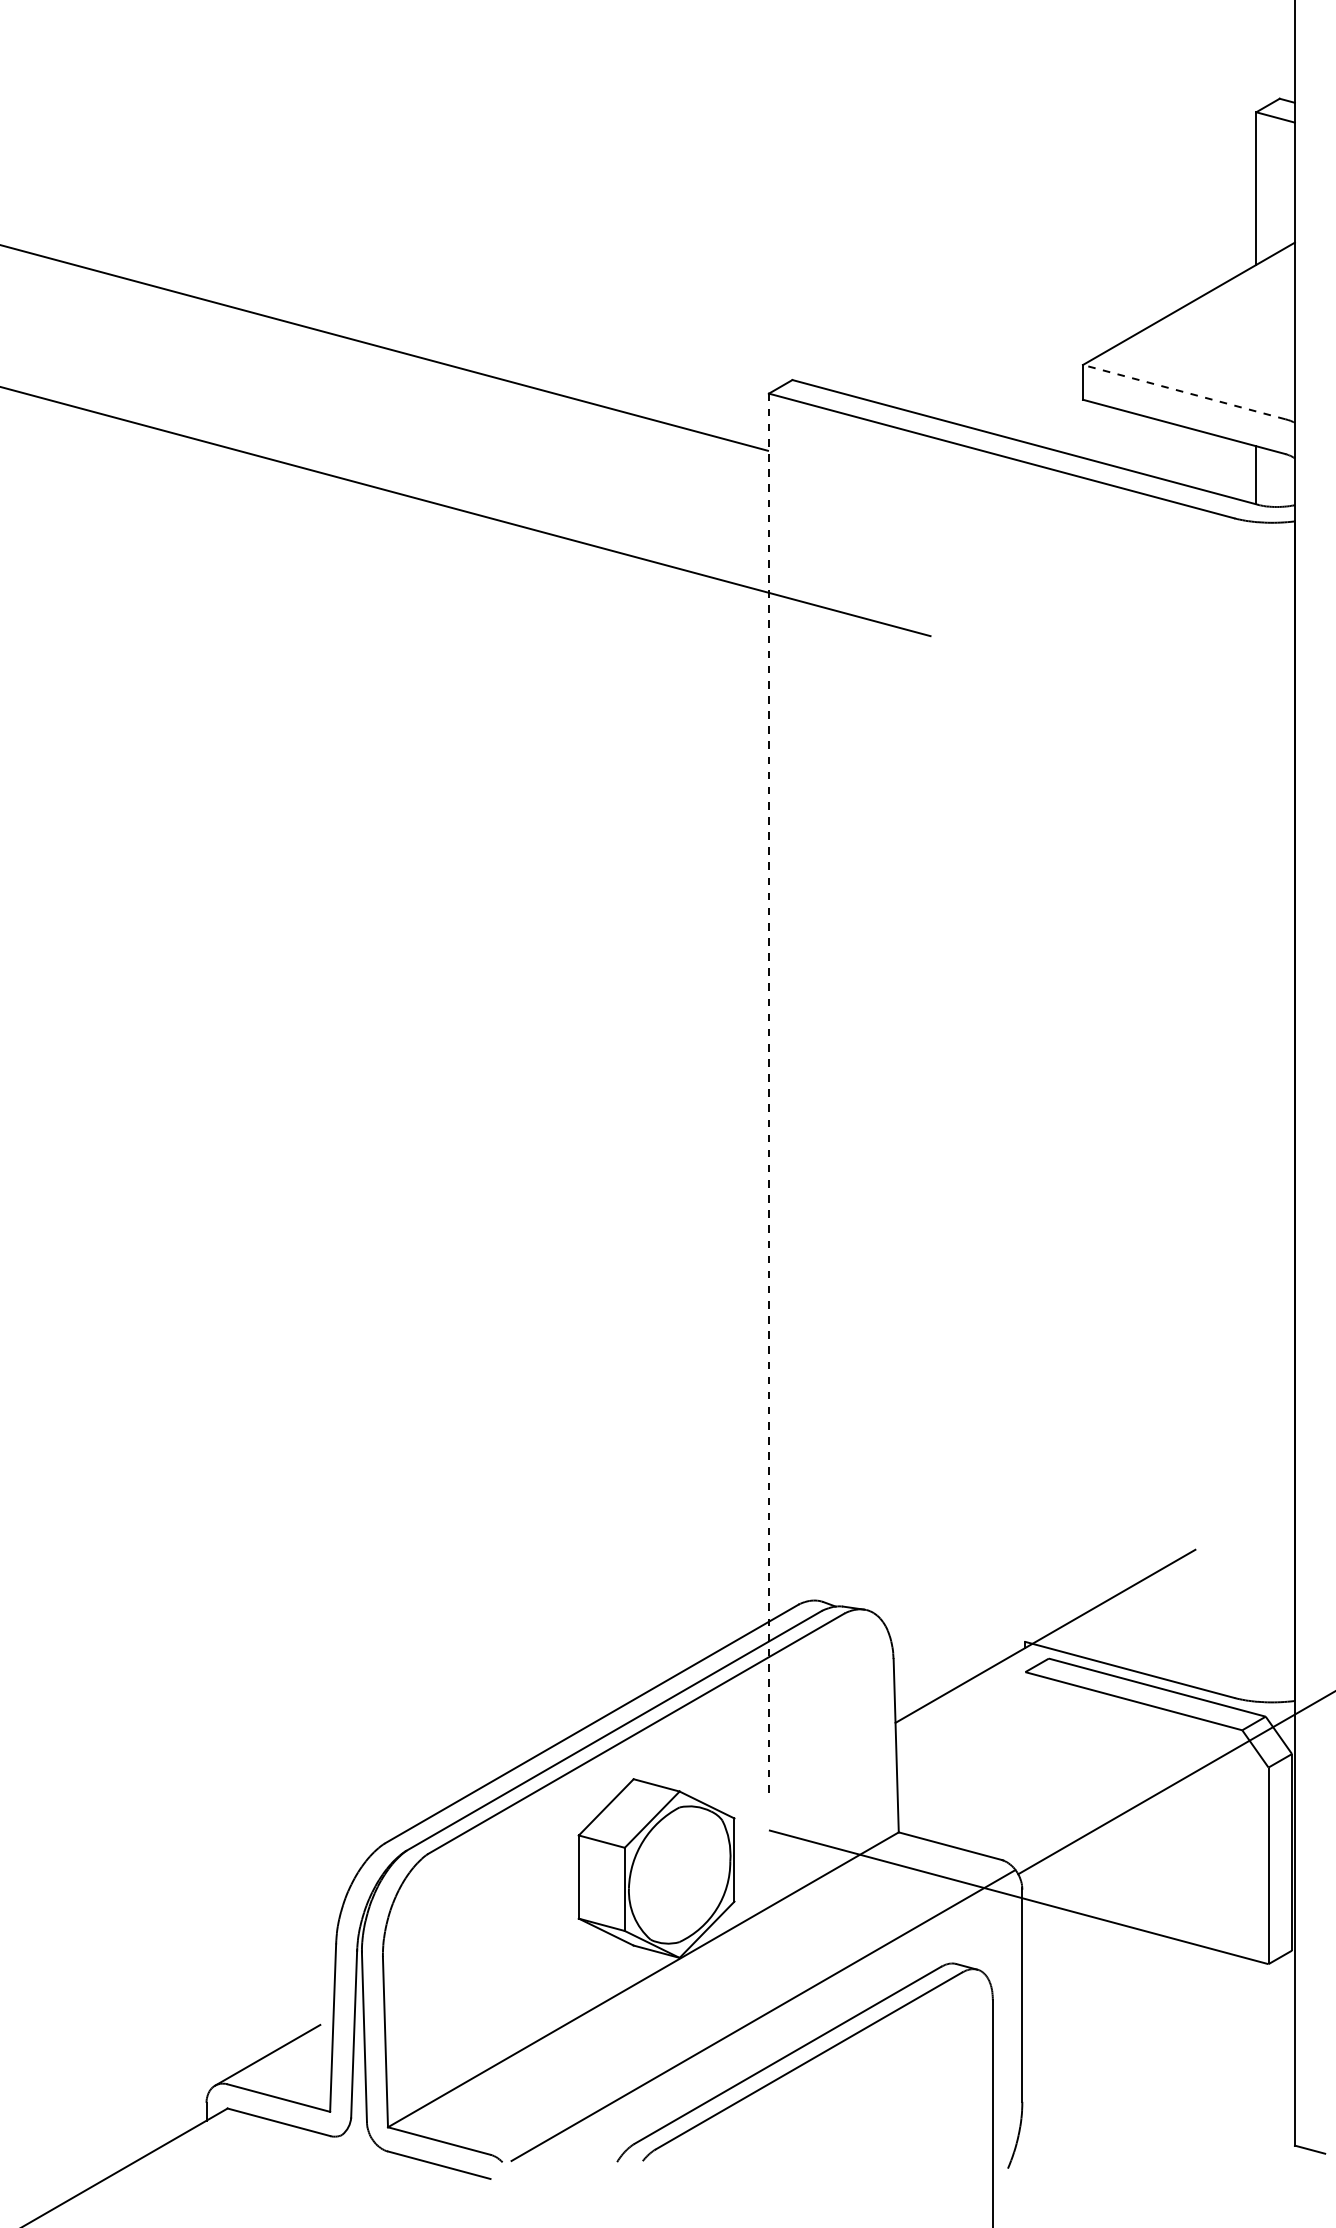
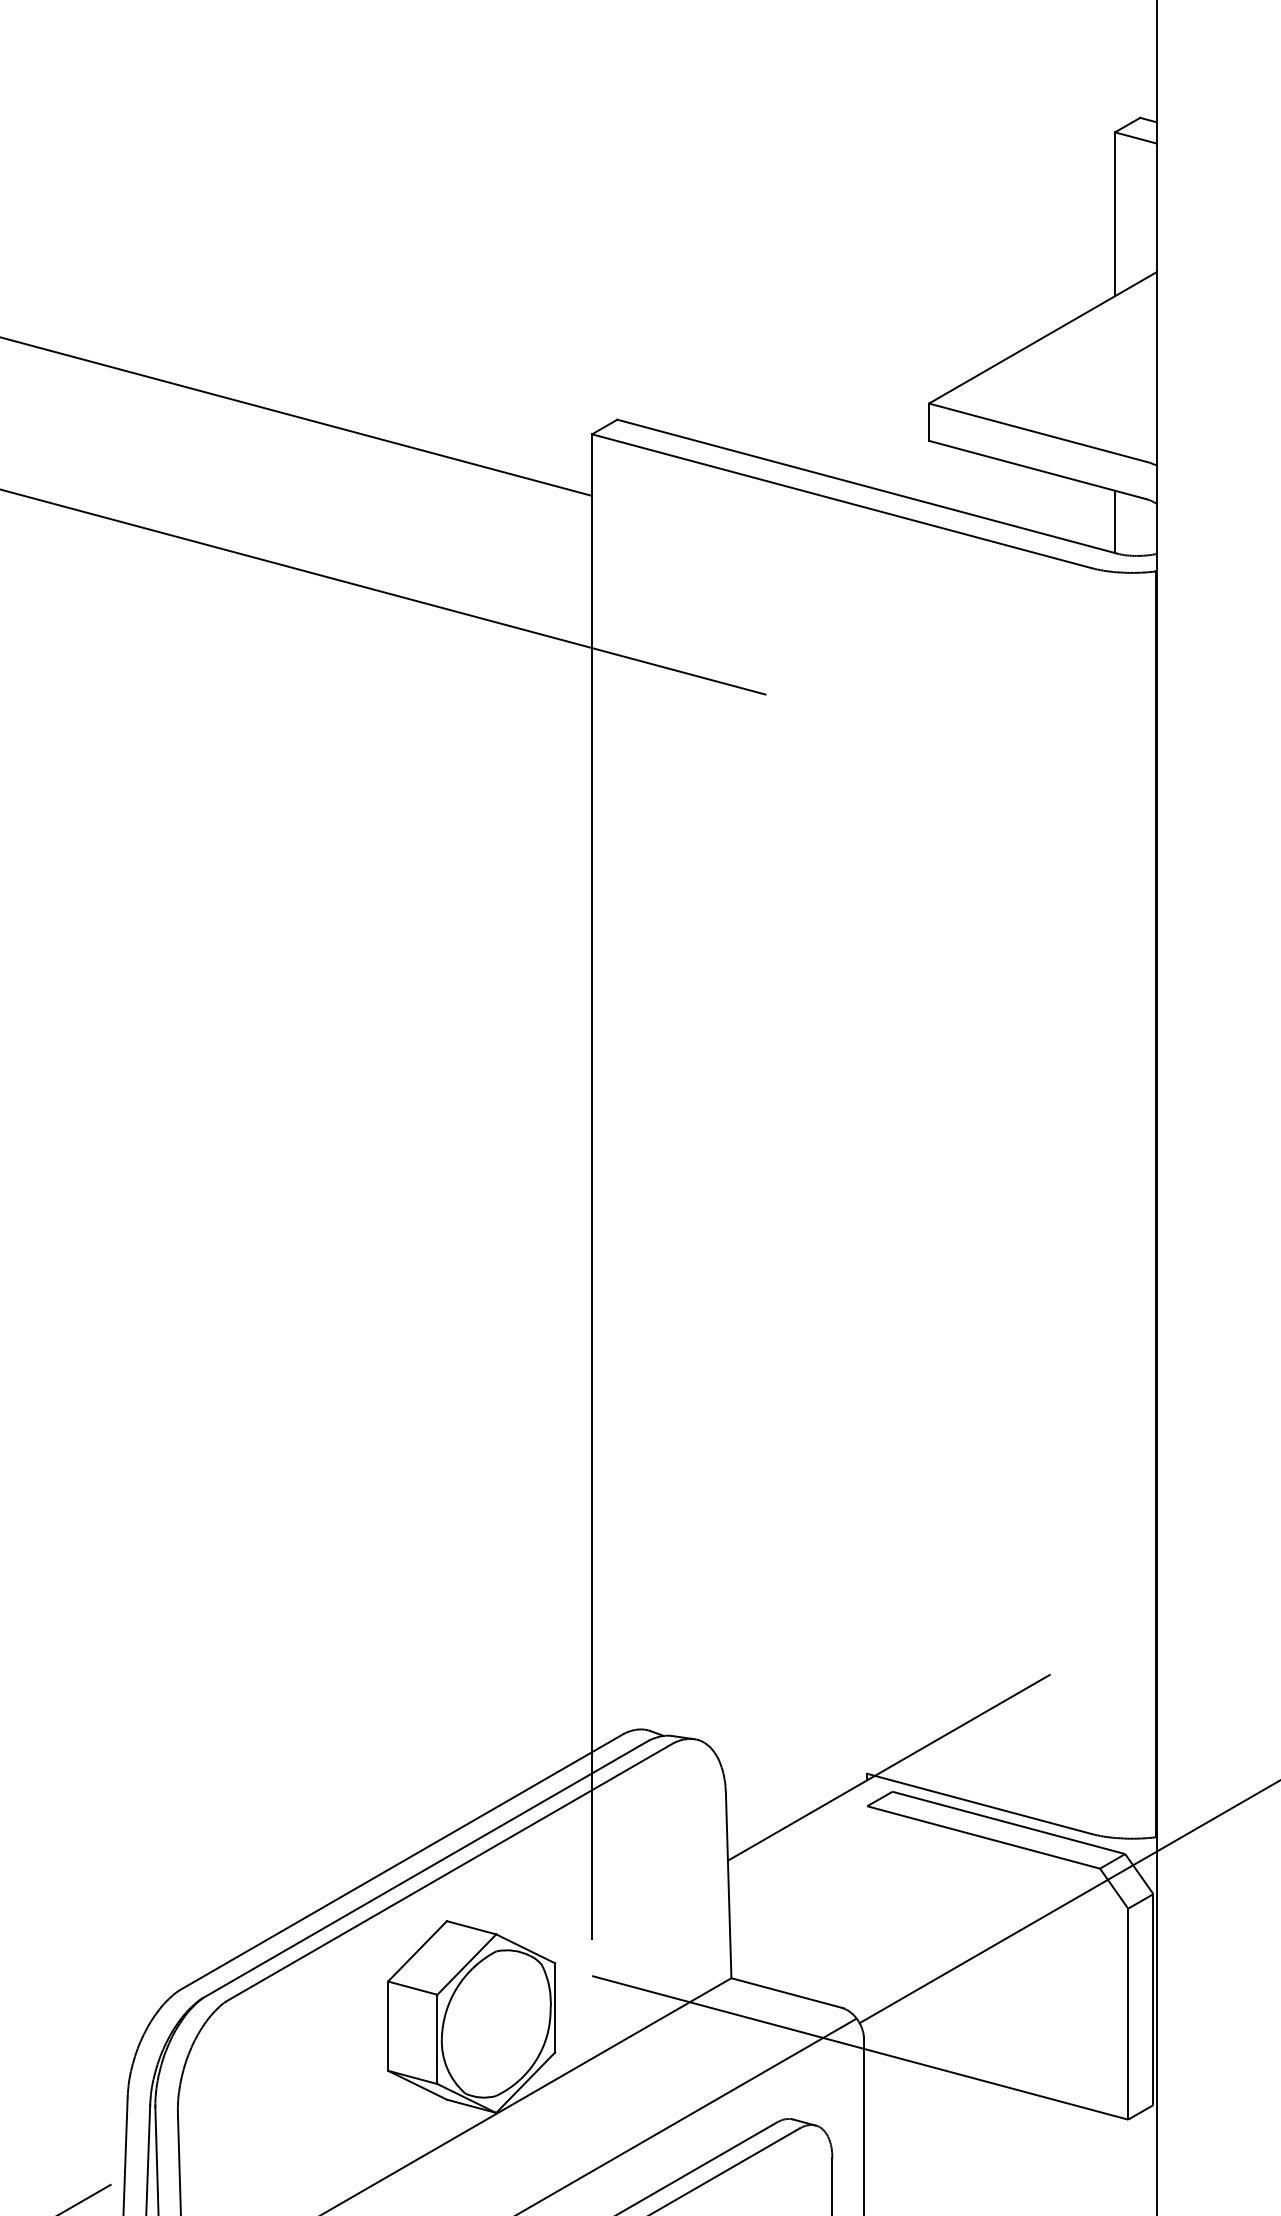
line: (1184, 392) -> (1038, 433), dashed -> solid
line: (768, 1095) -> (591, 1187), dashed -> solid

